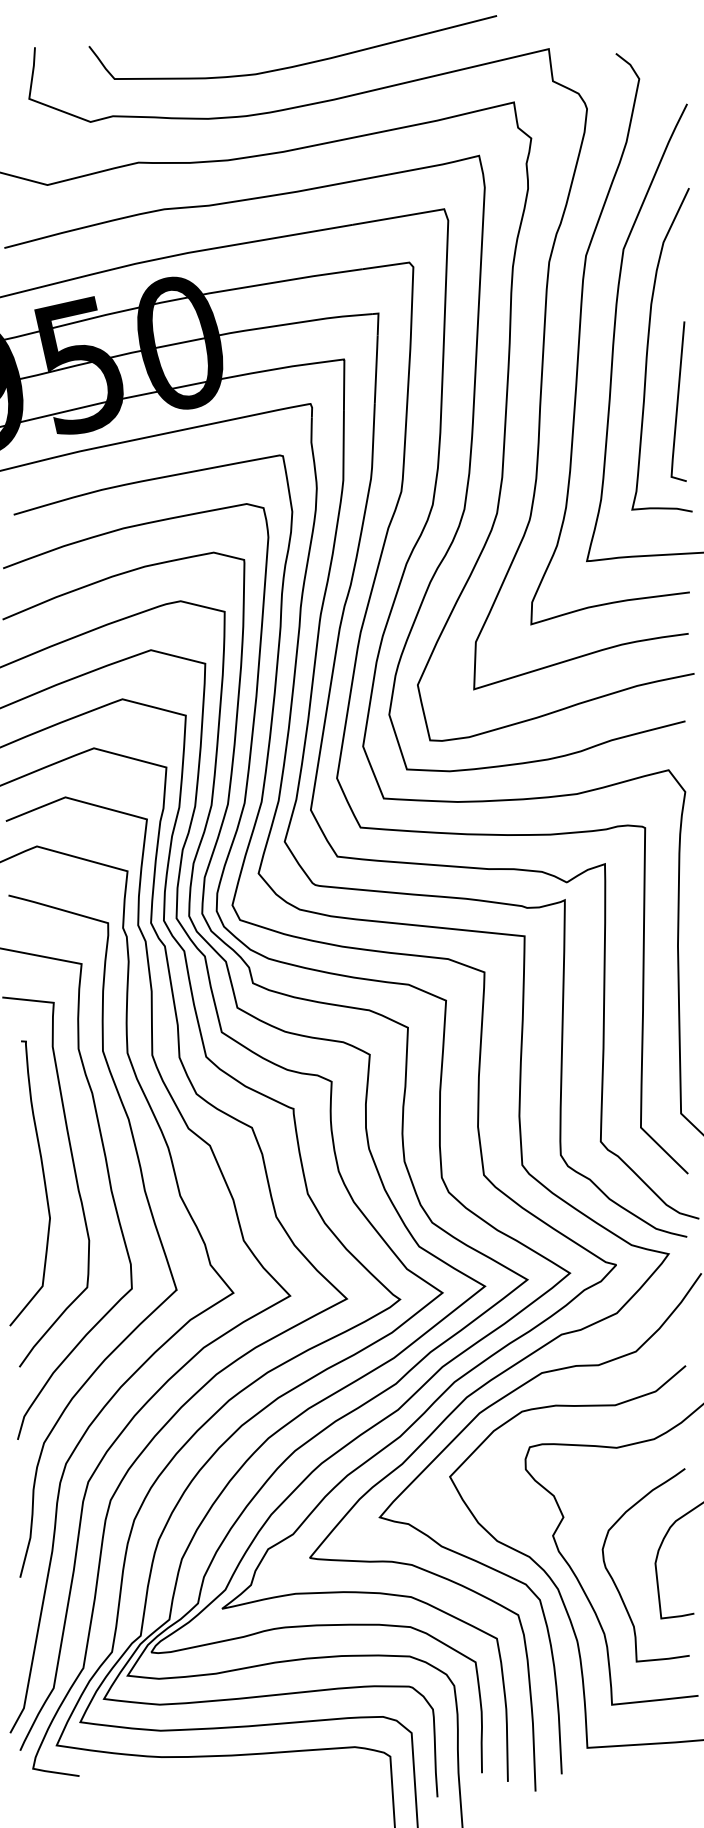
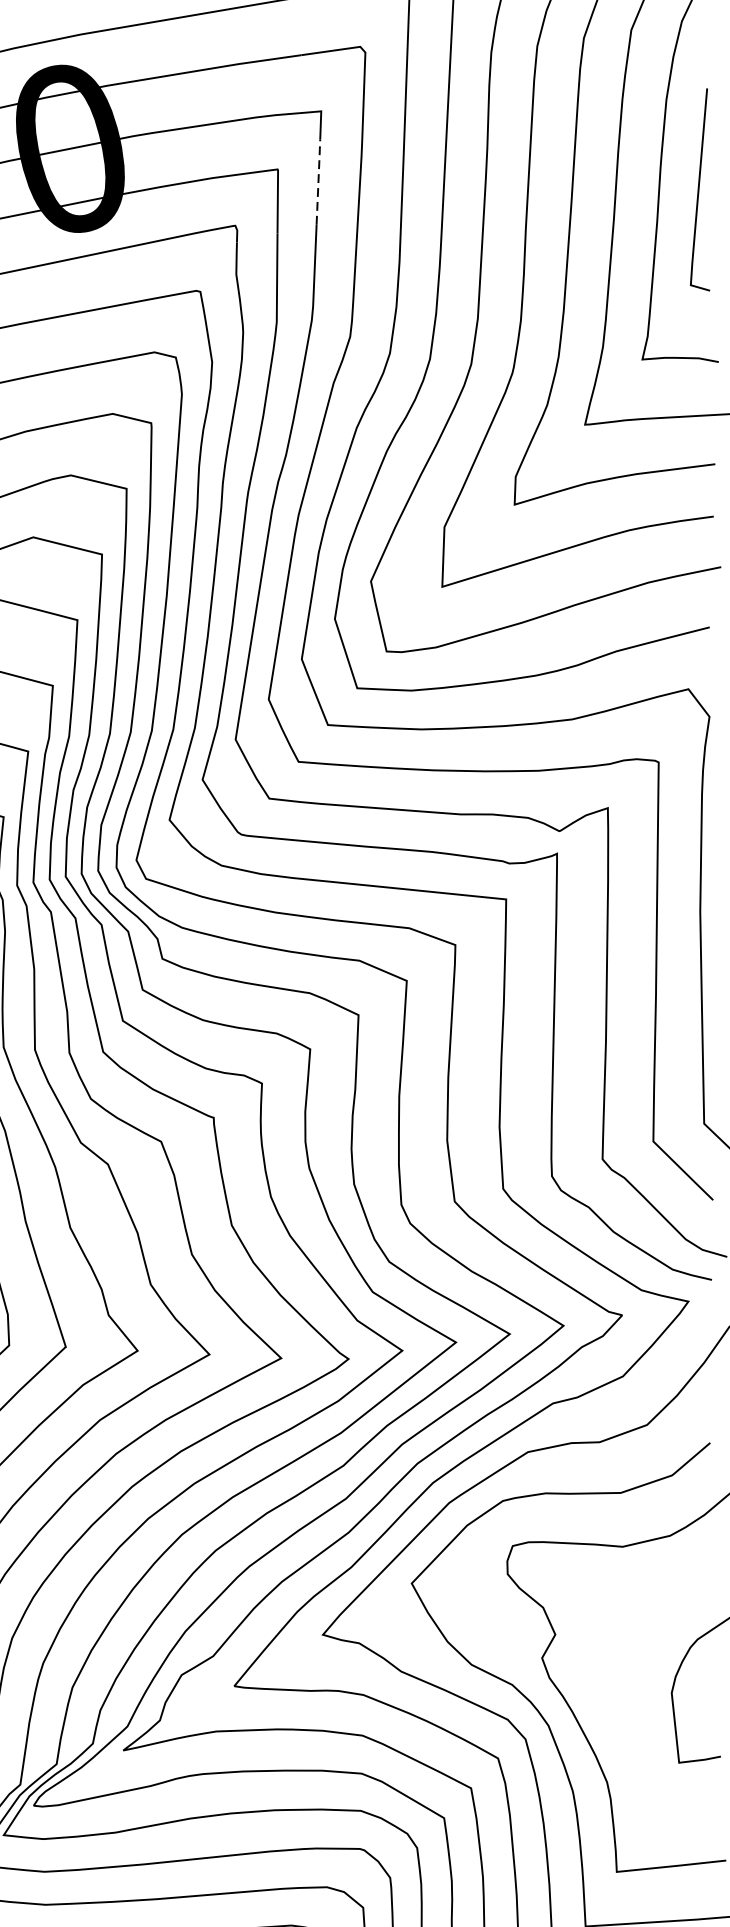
line: (376, 368) -> (318, 180), solid -> dashed
line: (678, 401) -> (699, 189), moved
curve: (614, 1580) -> (619, 1714), removed

